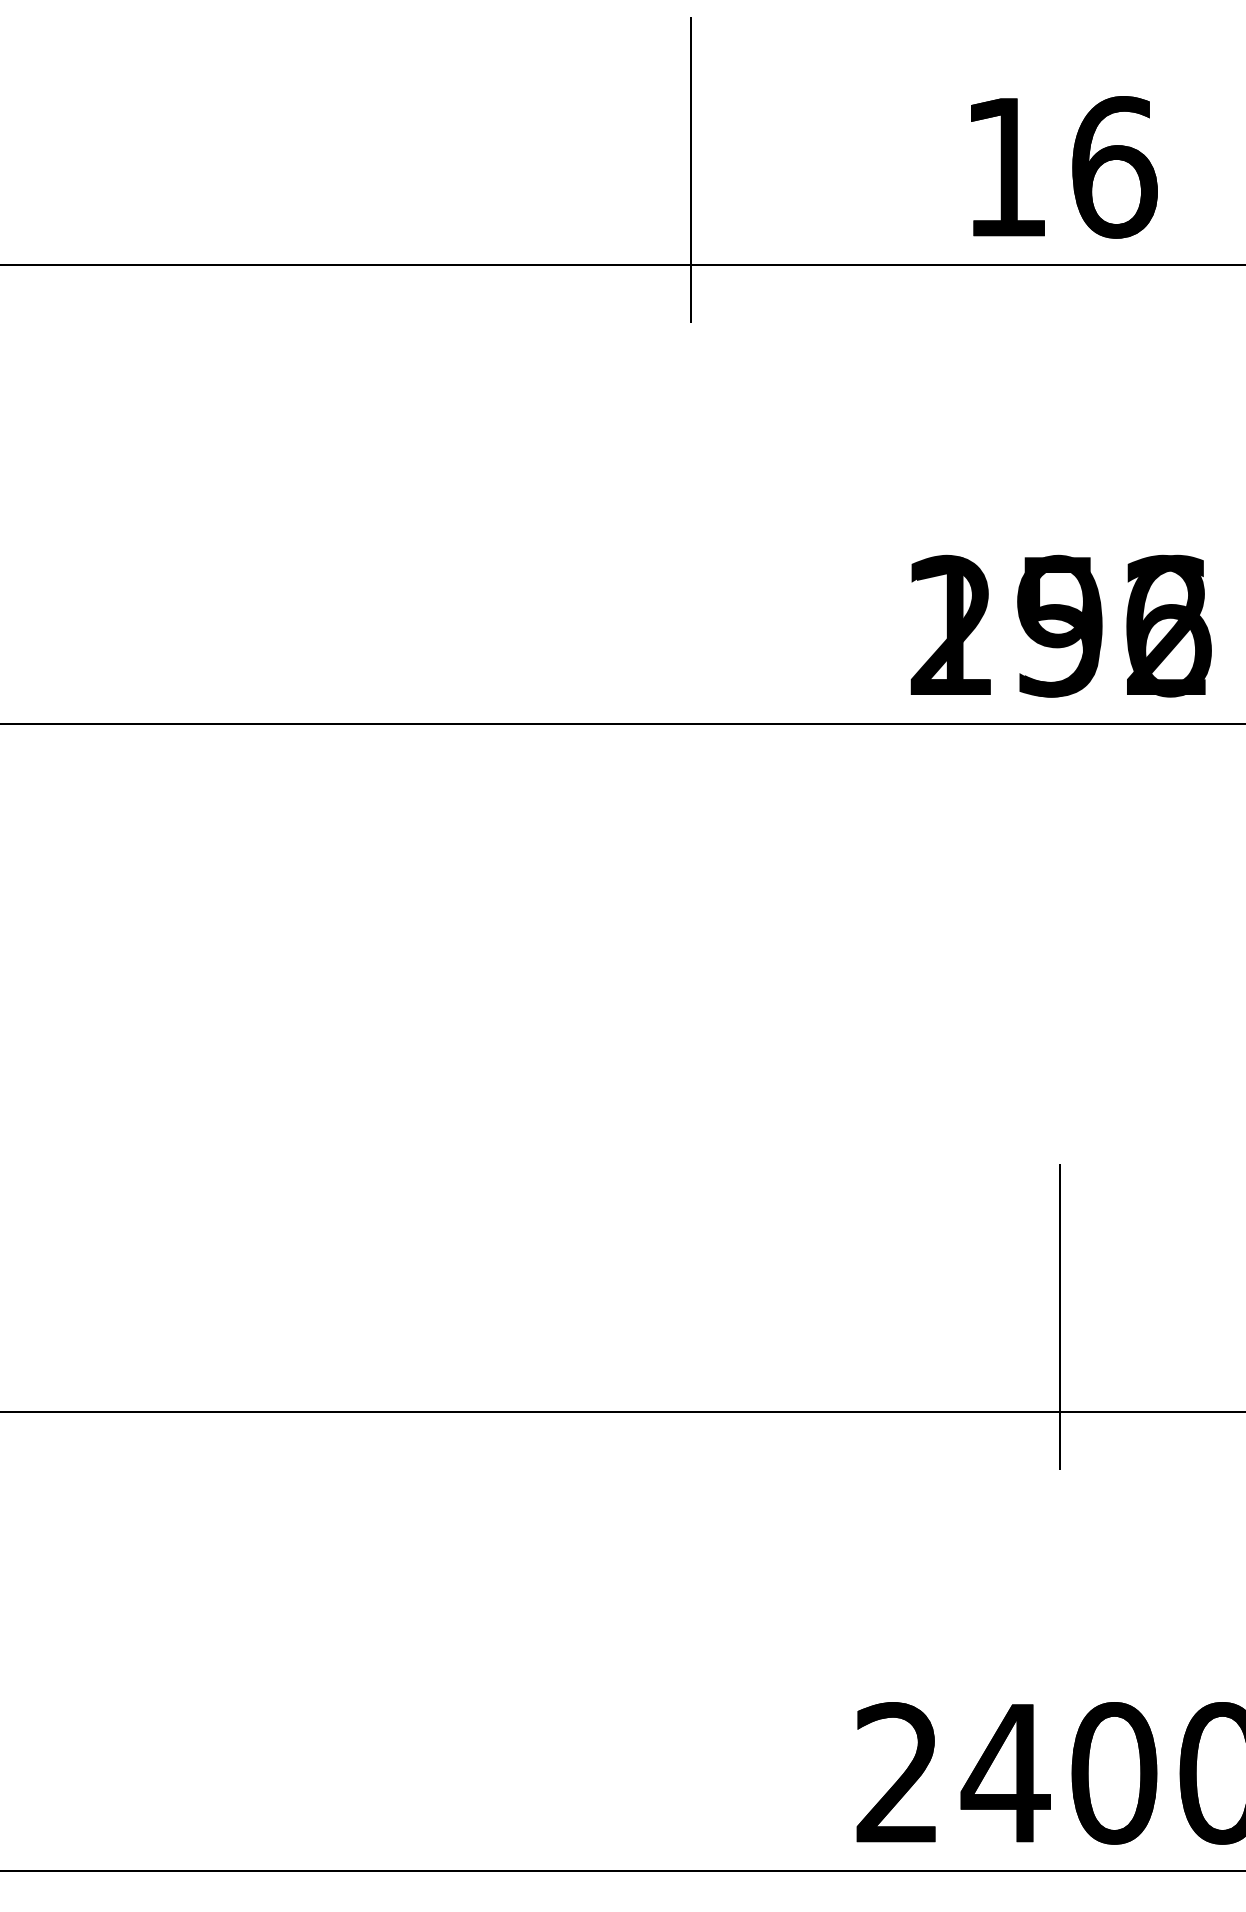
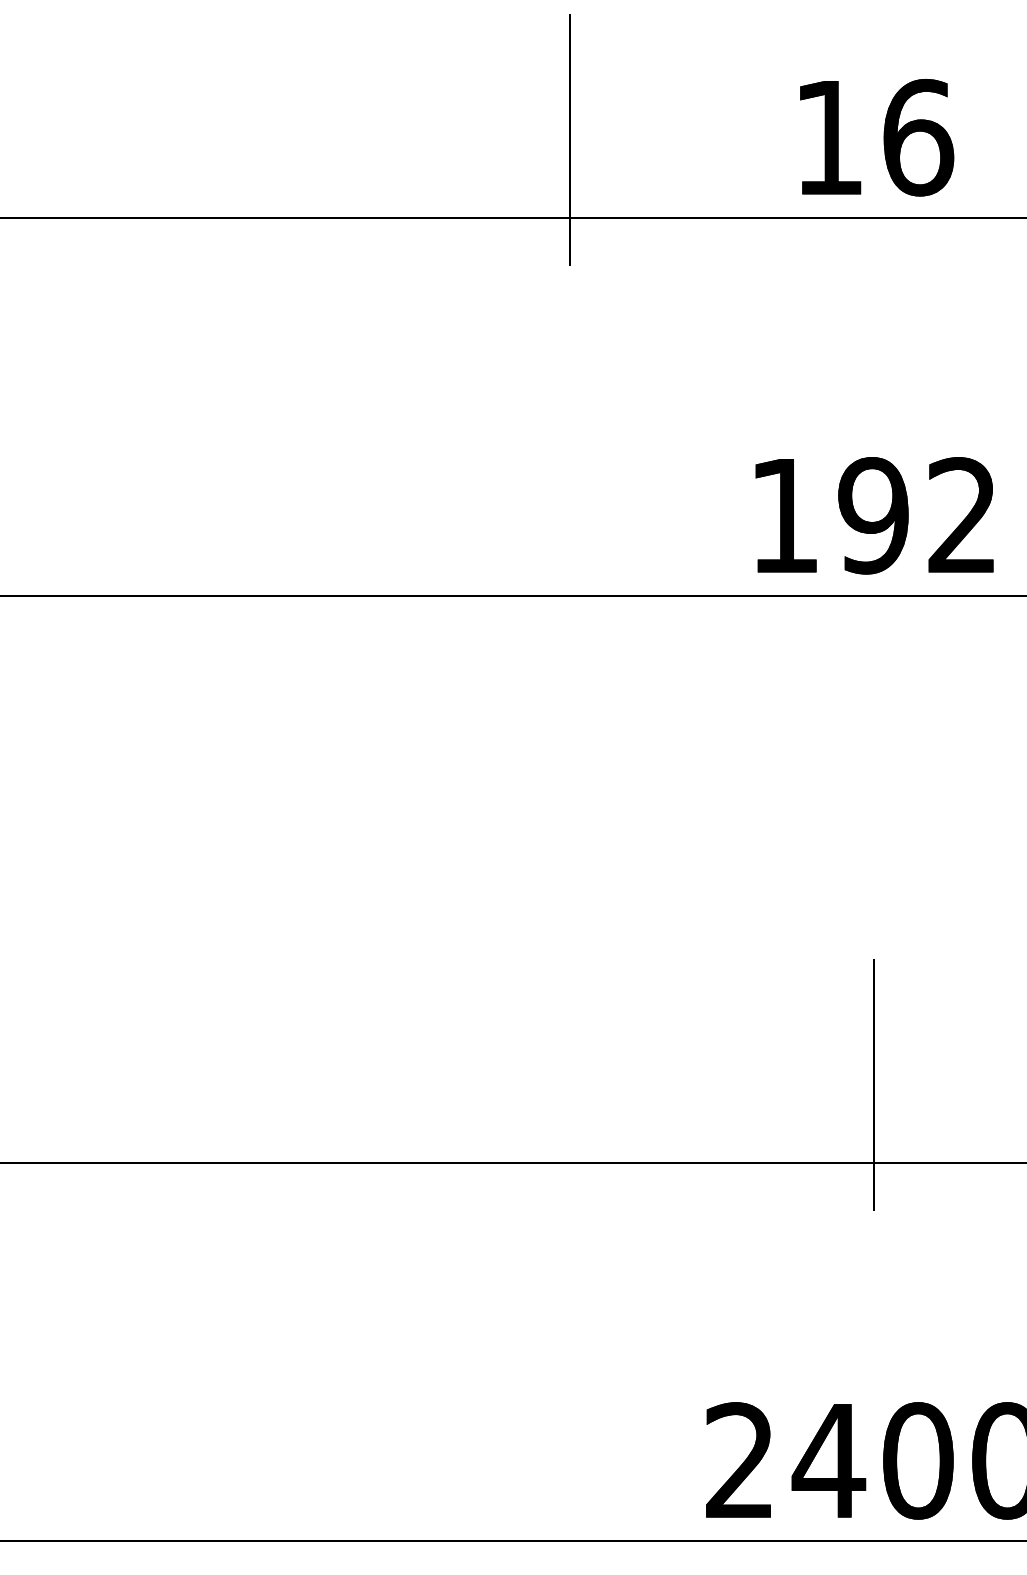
text: (1060, 625) -> (873, 515), 256 -> 192

